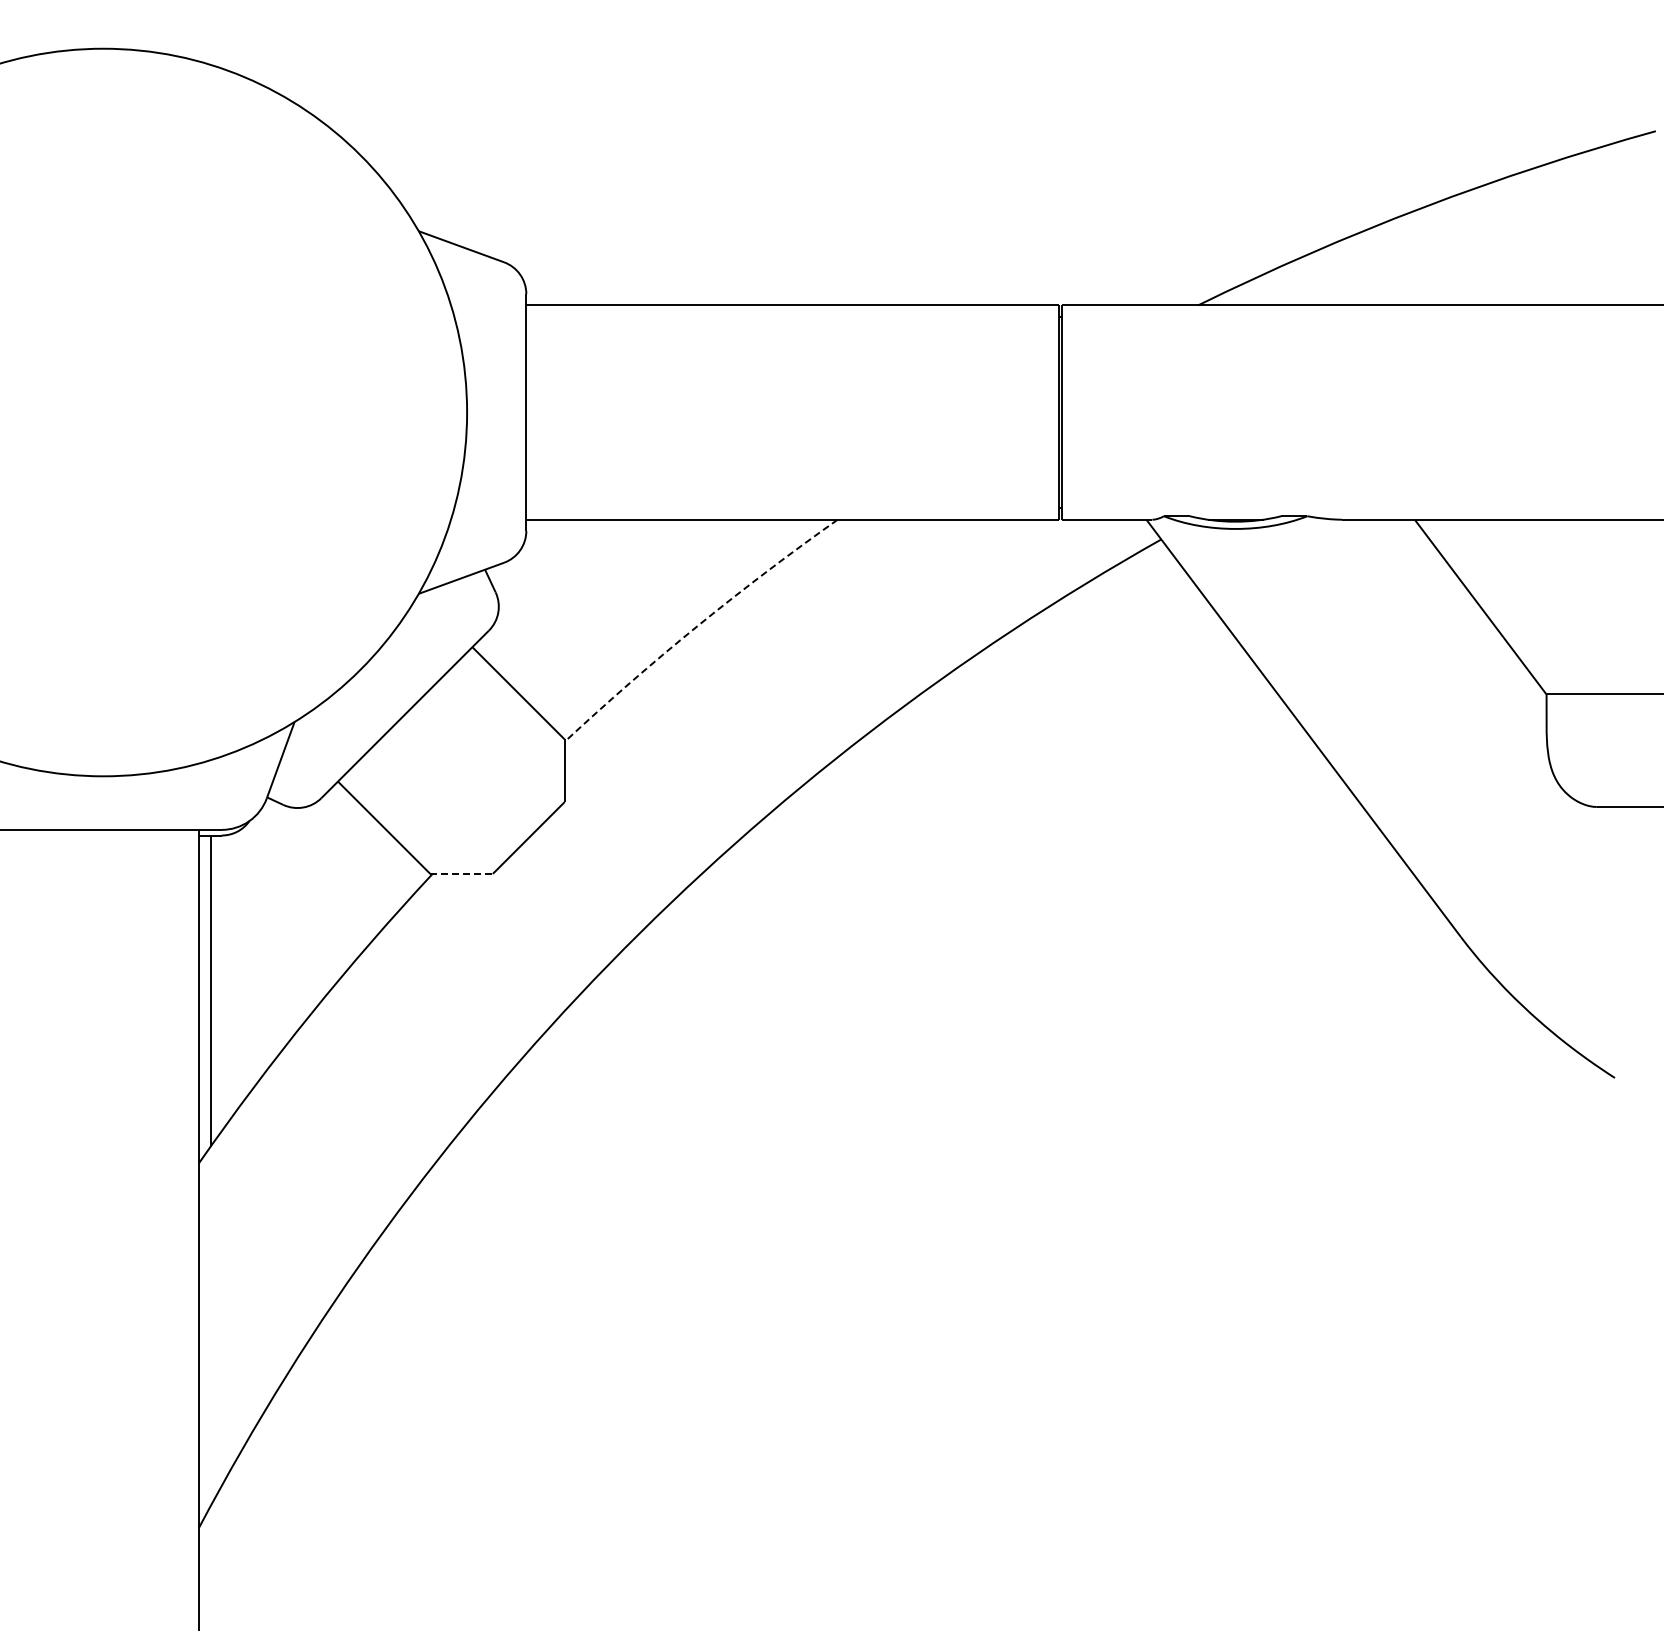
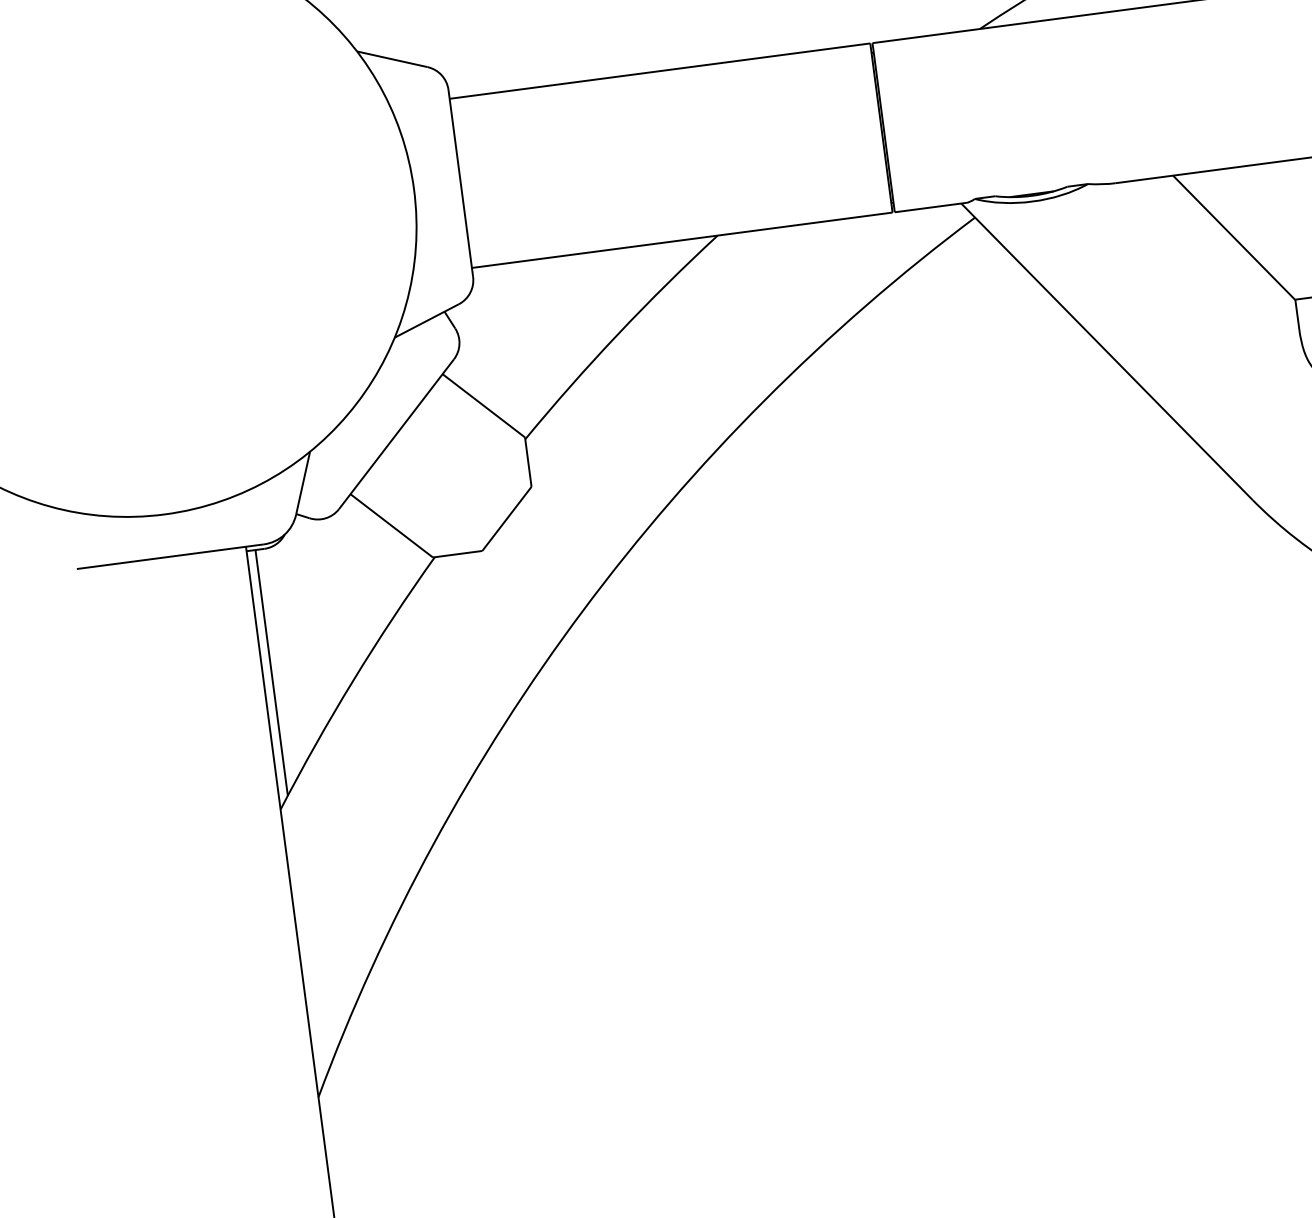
line: (697, 626) -> (618, 334), dashed -> solid
line: (462, 873) -> (458, 553), dashed -> solid

